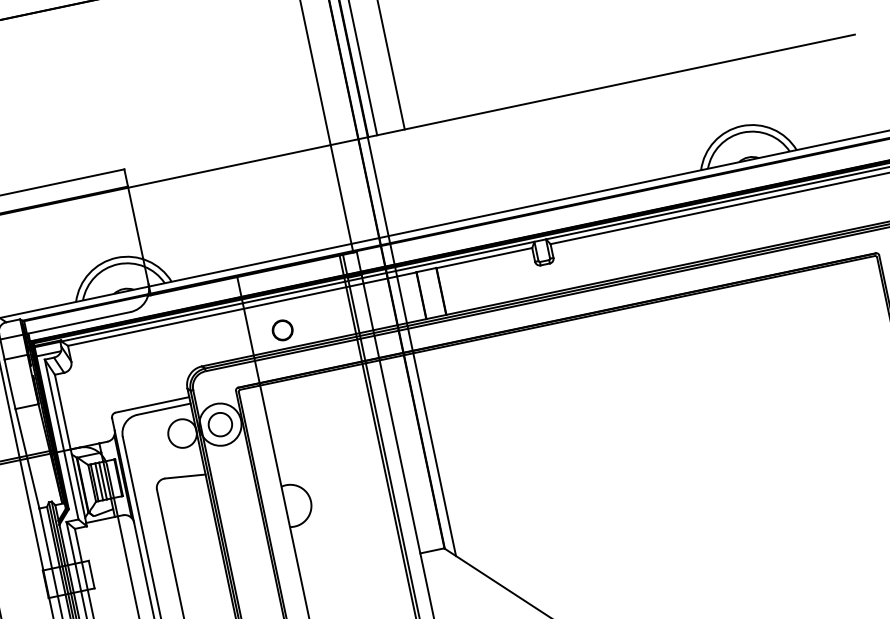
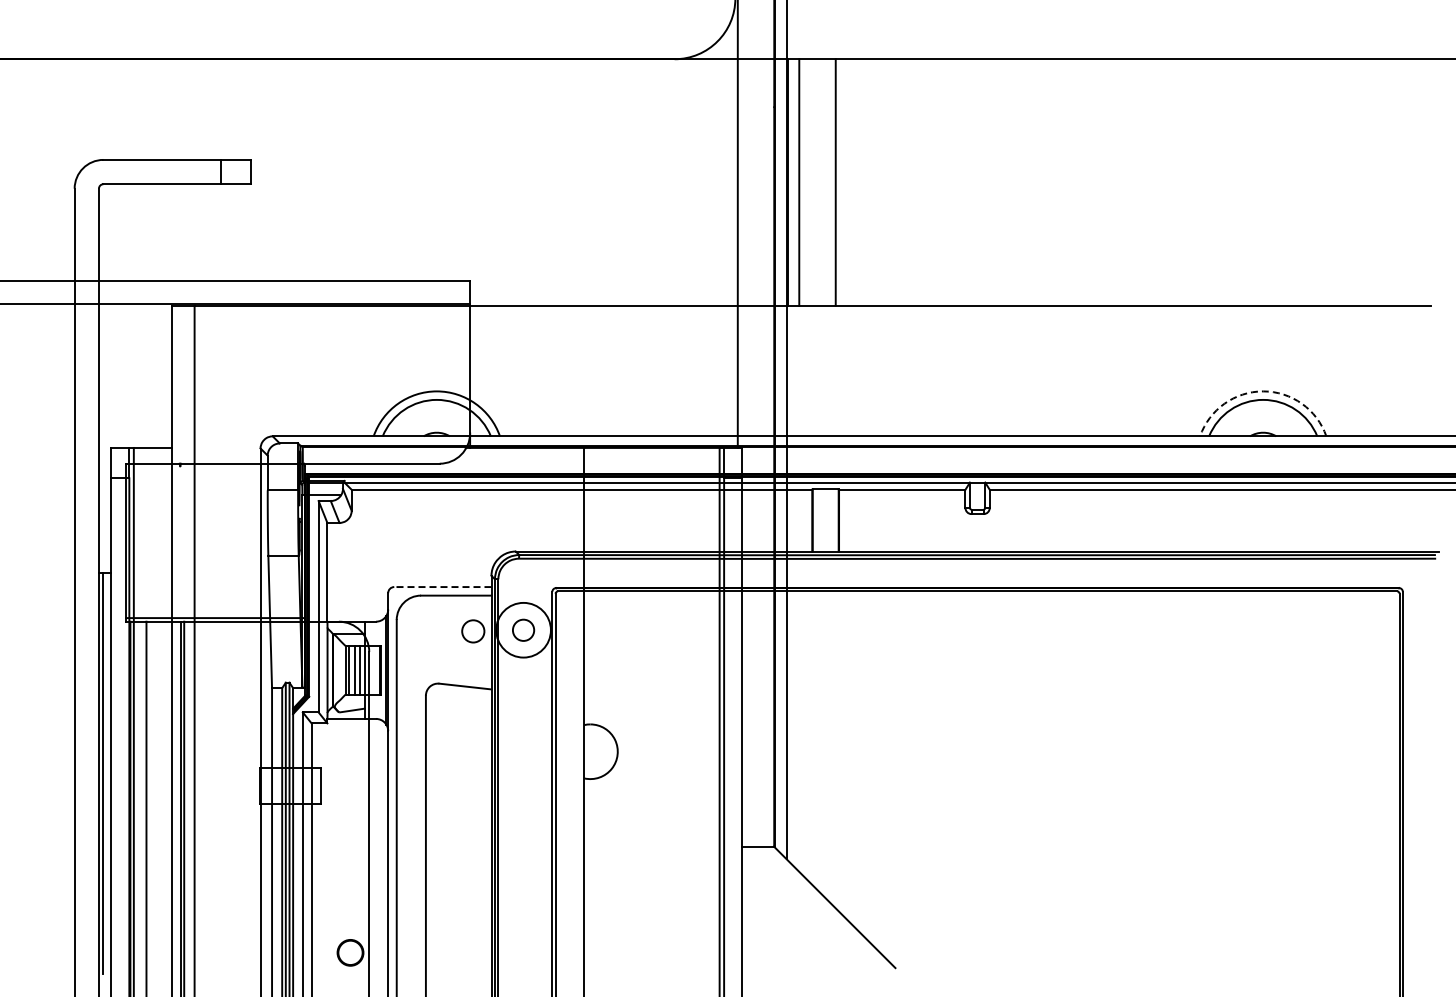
arc: (741, 126) -> (1263, 391), solid -> dashed
part: (282, 330) -> (627, 527), removed
line: (152, 405) -> (442, 587), solid -> dashed
circle: (220, 424) -> (523, 630), size x0.7
circle: (181, 433) -> (472, 630), size x0.6

